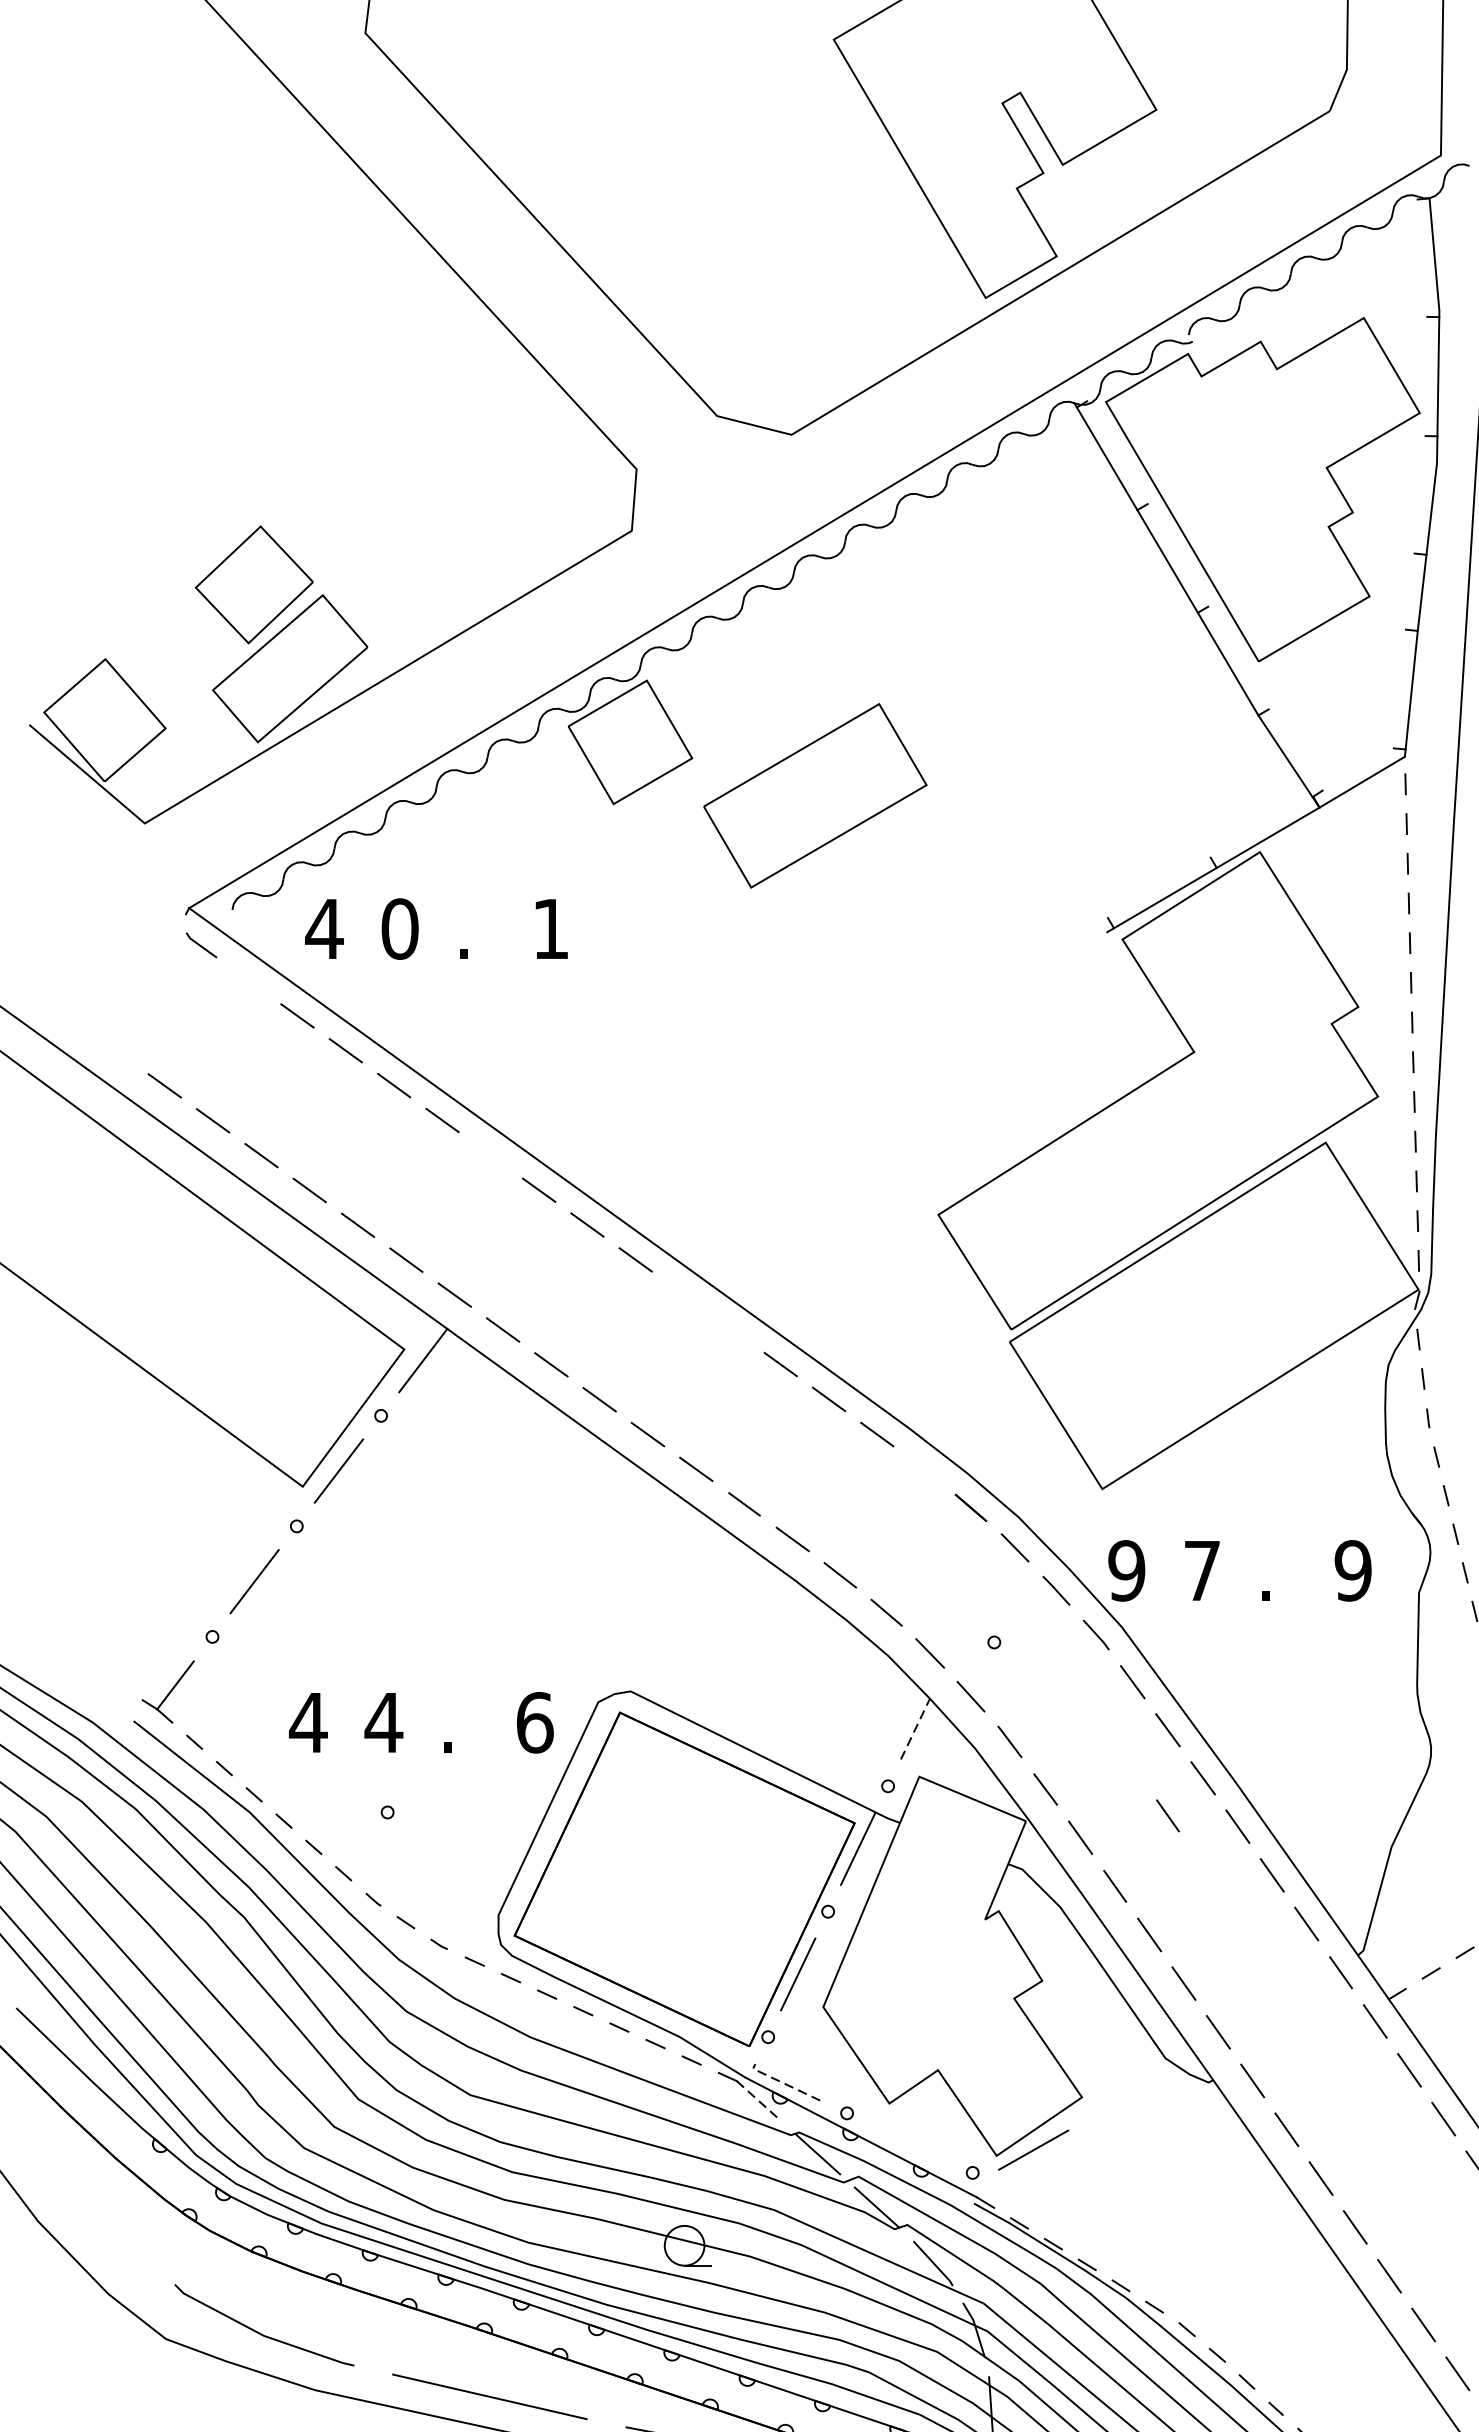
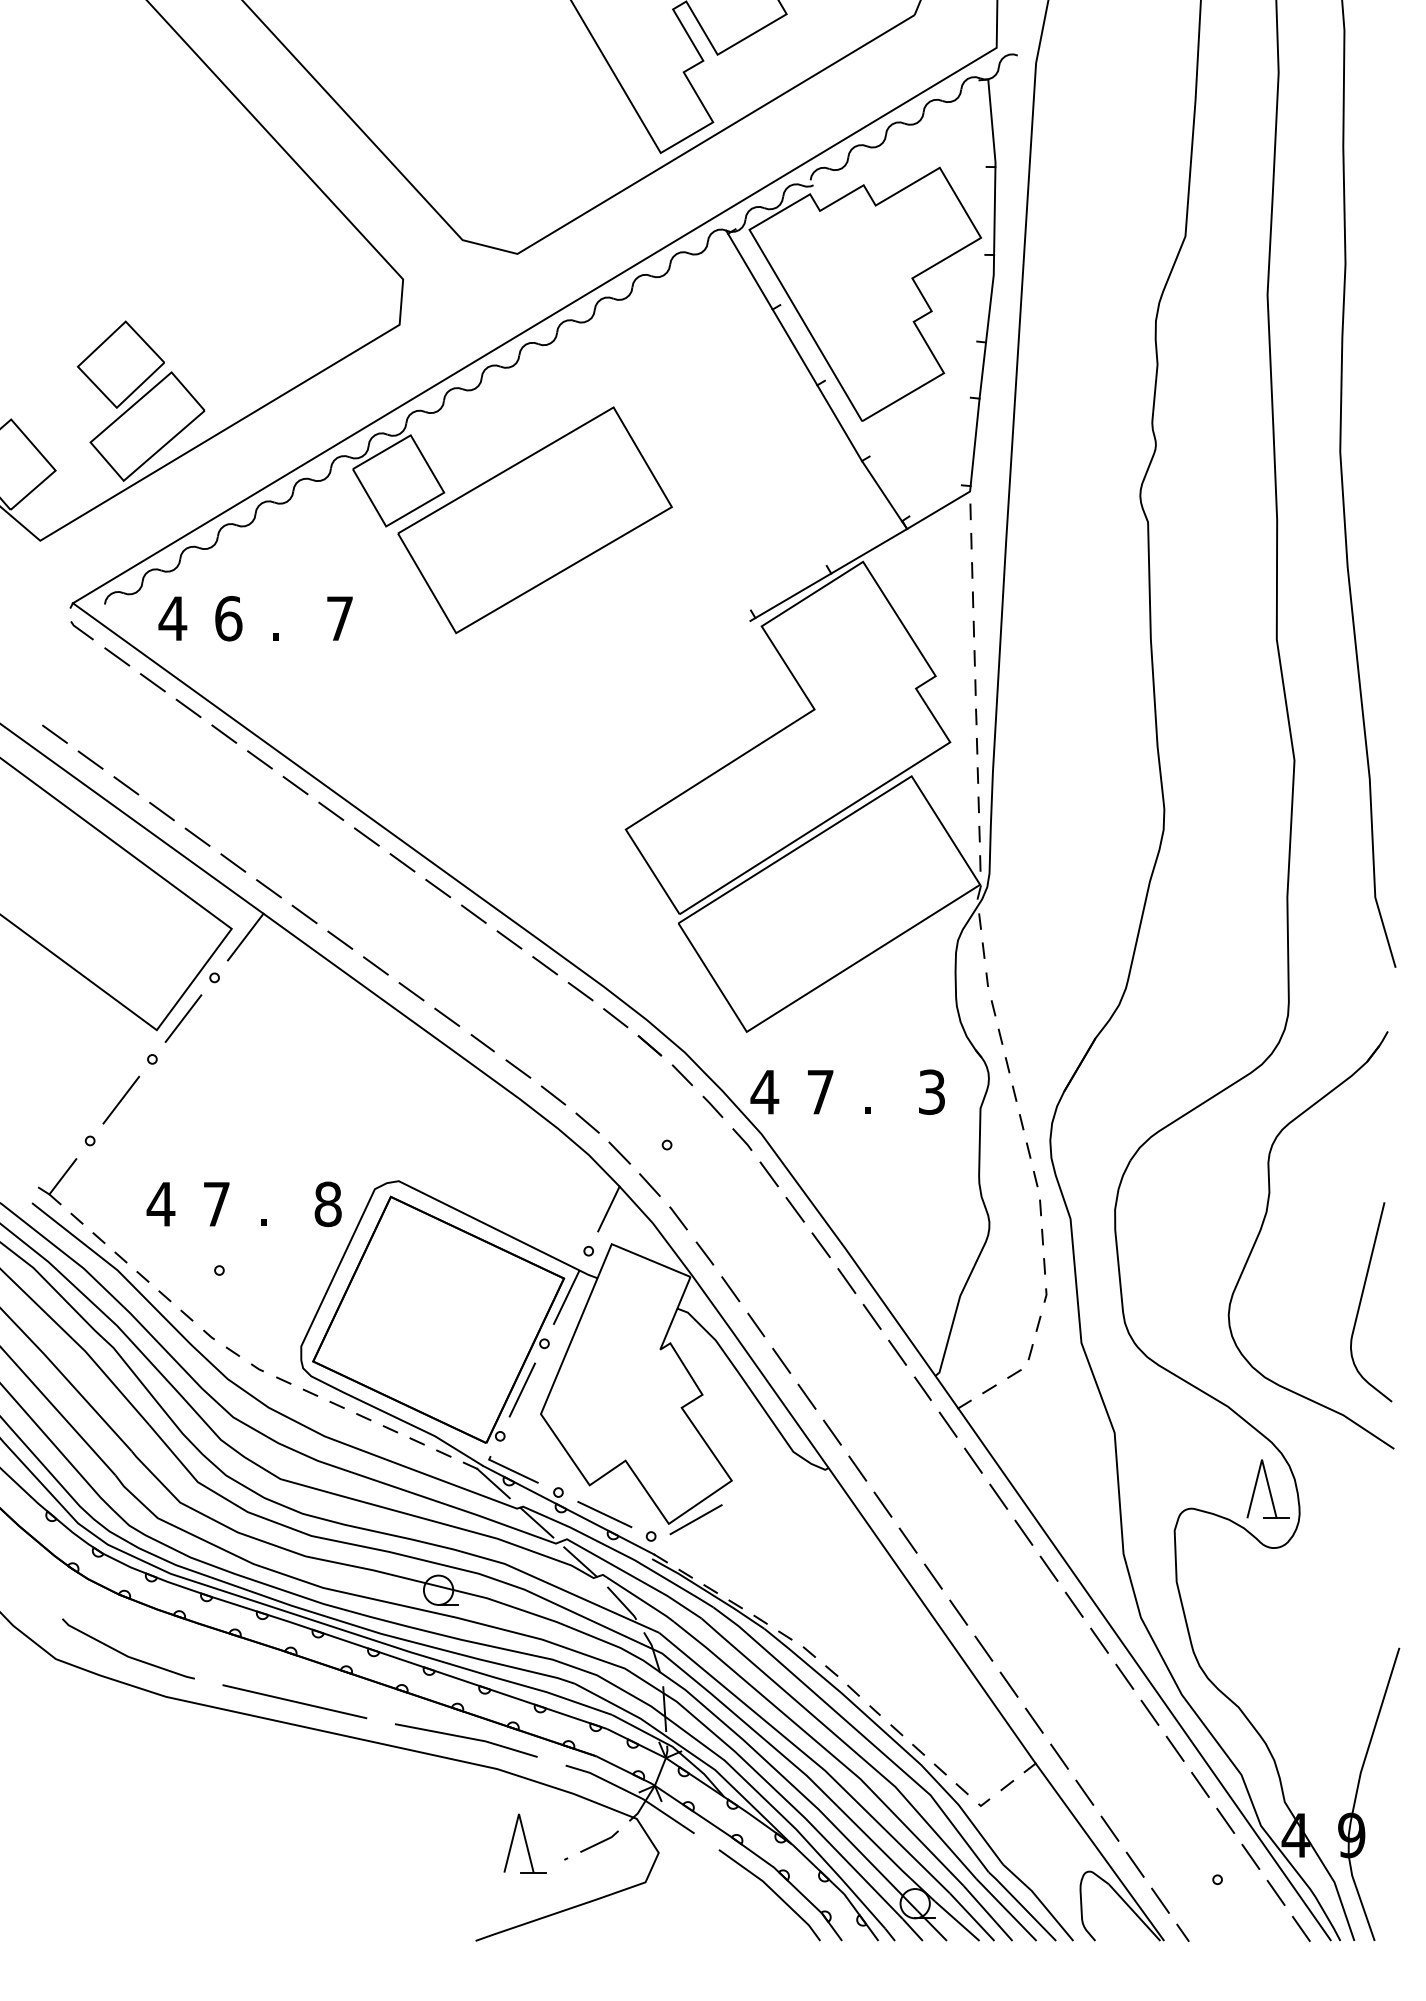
part: (814, 796) -> (534, 520), size x1.67
text: (399, 928) -> (228, 618), 0 -> 6
text: (550, 928) -> (339, 618), 1 -> 7
line: (249, 980) -> (117, 656), added
line: (490, 1155) -> (295, 785), added
line: (684, 1294) -> (438, 888), added
line: (731, 1328) -> (473, 913), added
line: (924, 1470) -> (615, 1018), added
text: (1126, 1569) -> (764, 1091), 9 -> 4
text: (1352, 1569) -> (931, 1091), 9 -> 3
text: (535, 1721) -> (328, 1203), 6 -> 8
text: (383, 1722) -> (216, 1204), 4 -> 7
line: (914, 1728) -> (608, 1208), dashed -> solid
line: (1168, 1815) -> (795, 1272), removed
line: (783, 2083) -> (511, 1470), dashed -> solid
line: (759, 2101) -> (493, 1483), dashed -> solid
line: (909, 2143) -> (604, 1514), added

